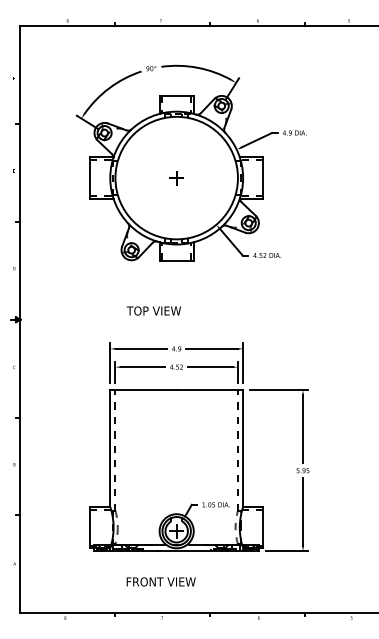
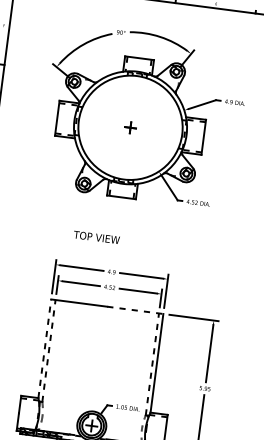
line: (210, 390) -> (135, 310), solid -> dashed
line: (110, 447) -> (45, 347), solid -> dashed

